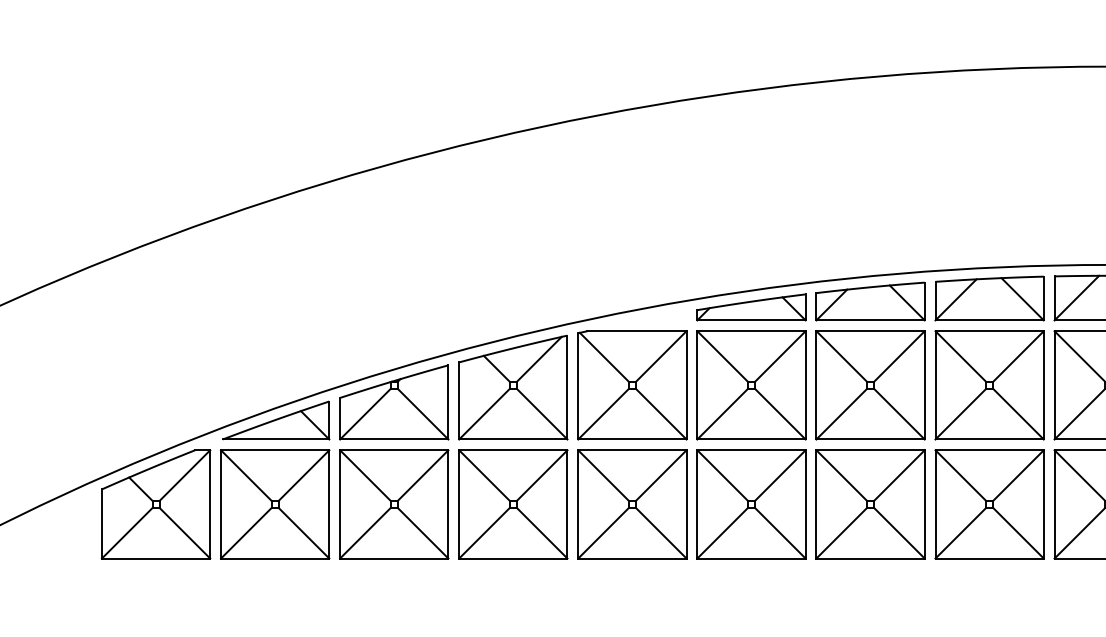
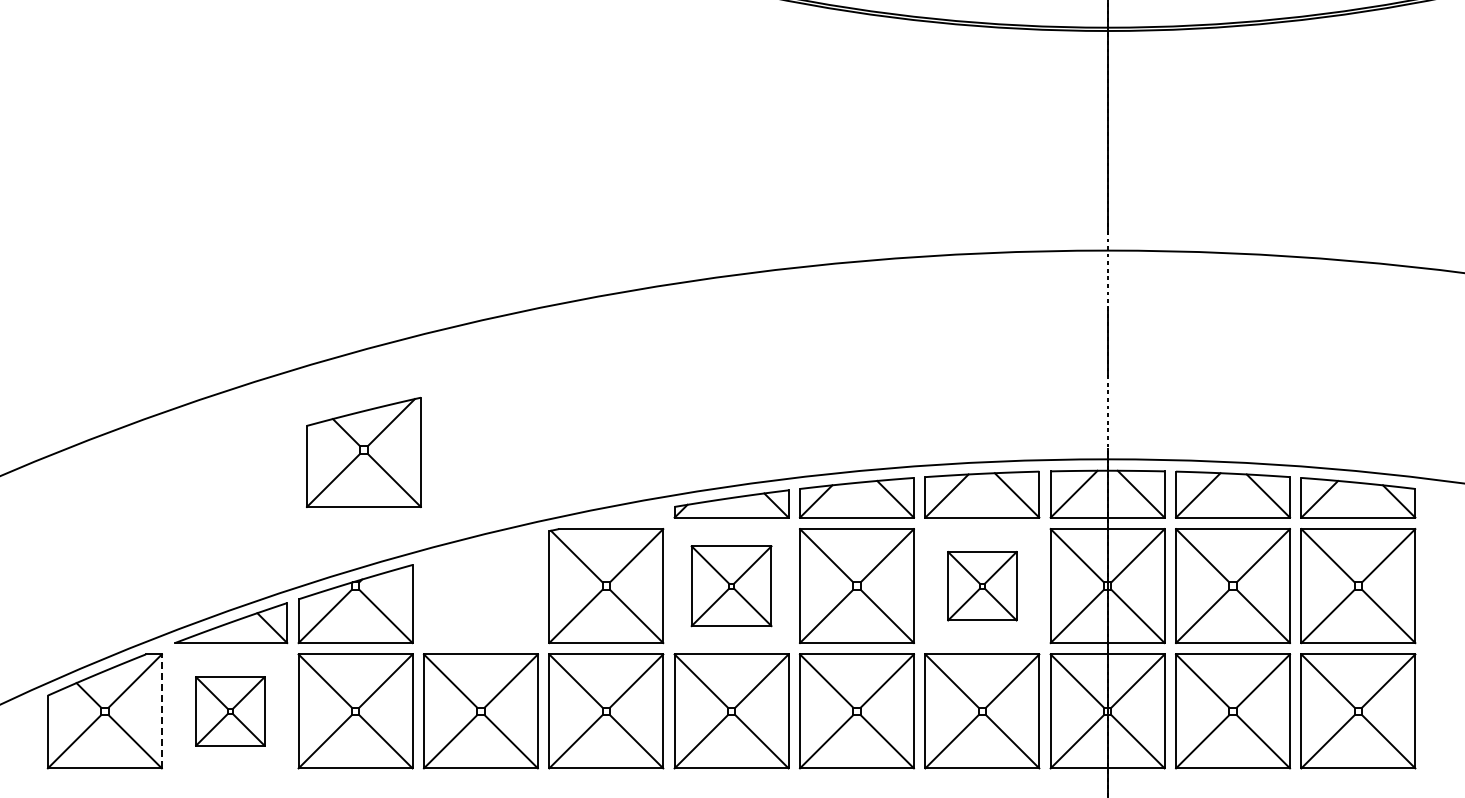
part: (751, 385) -> (731, 586), size x0.7
part: (989, 385) -> (982, 586), size x0.6
part: (512, 387) -> (363, 452), moved
line: (209, 504) -> (161, 711), solid -> dashed
part: (275, 504) -> (230, 711), size x0.6

